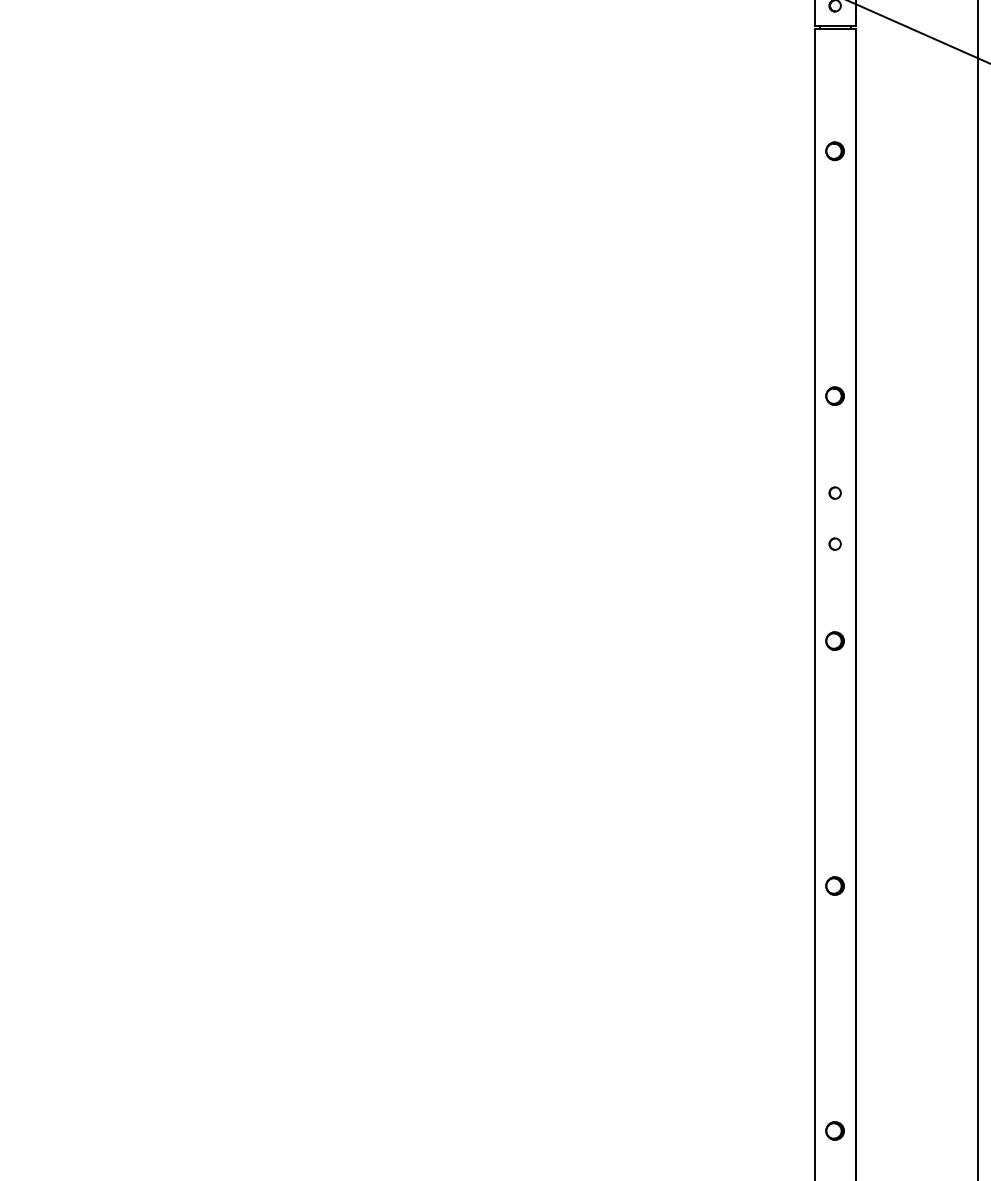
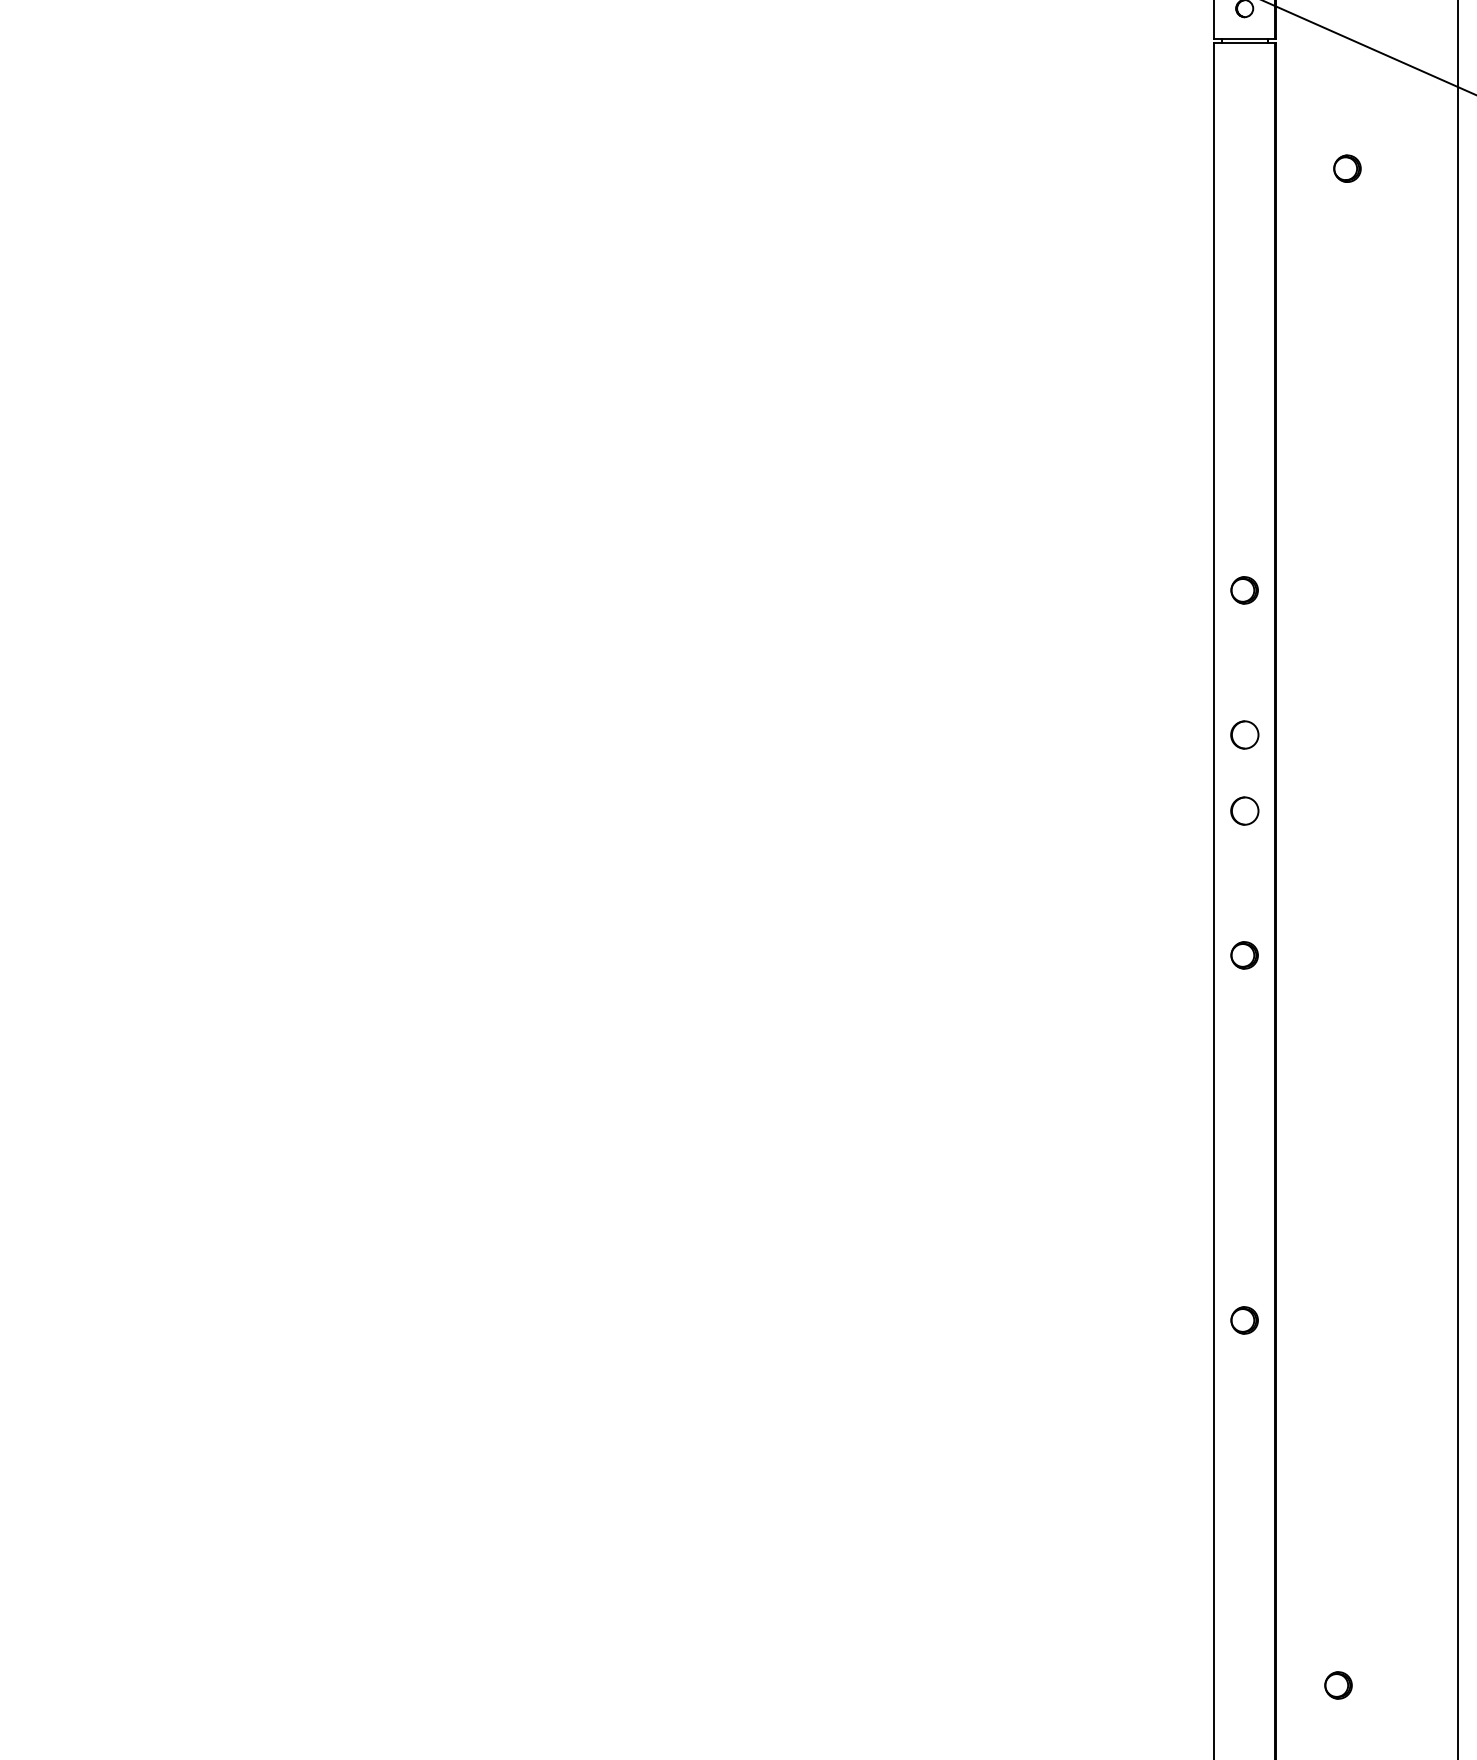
part: (834, 151) -> (1346, 169), moved
part: (834, 492) -> (1243, 733), size x1.6
part: (834, 543) -> (1243, 809), size x1.6
part: (834, 1130) -> (1337, 1684), moved

